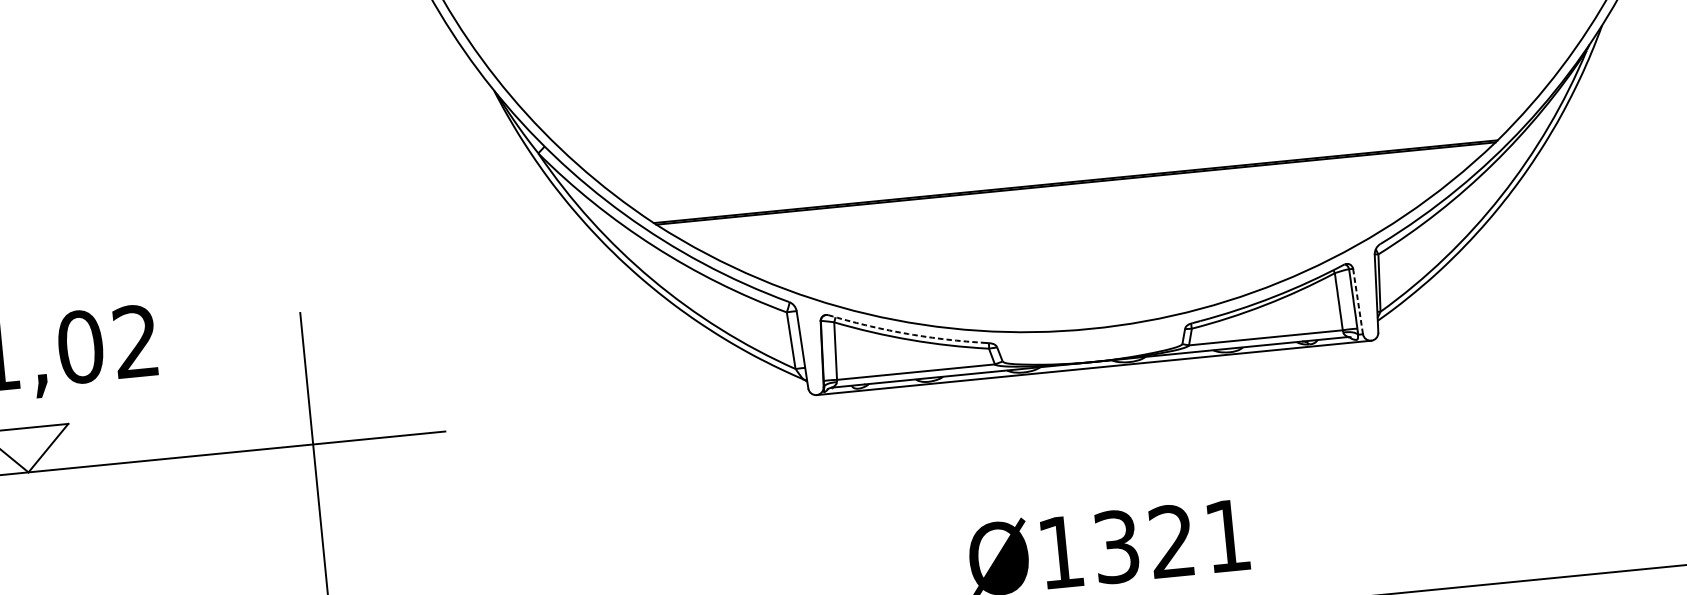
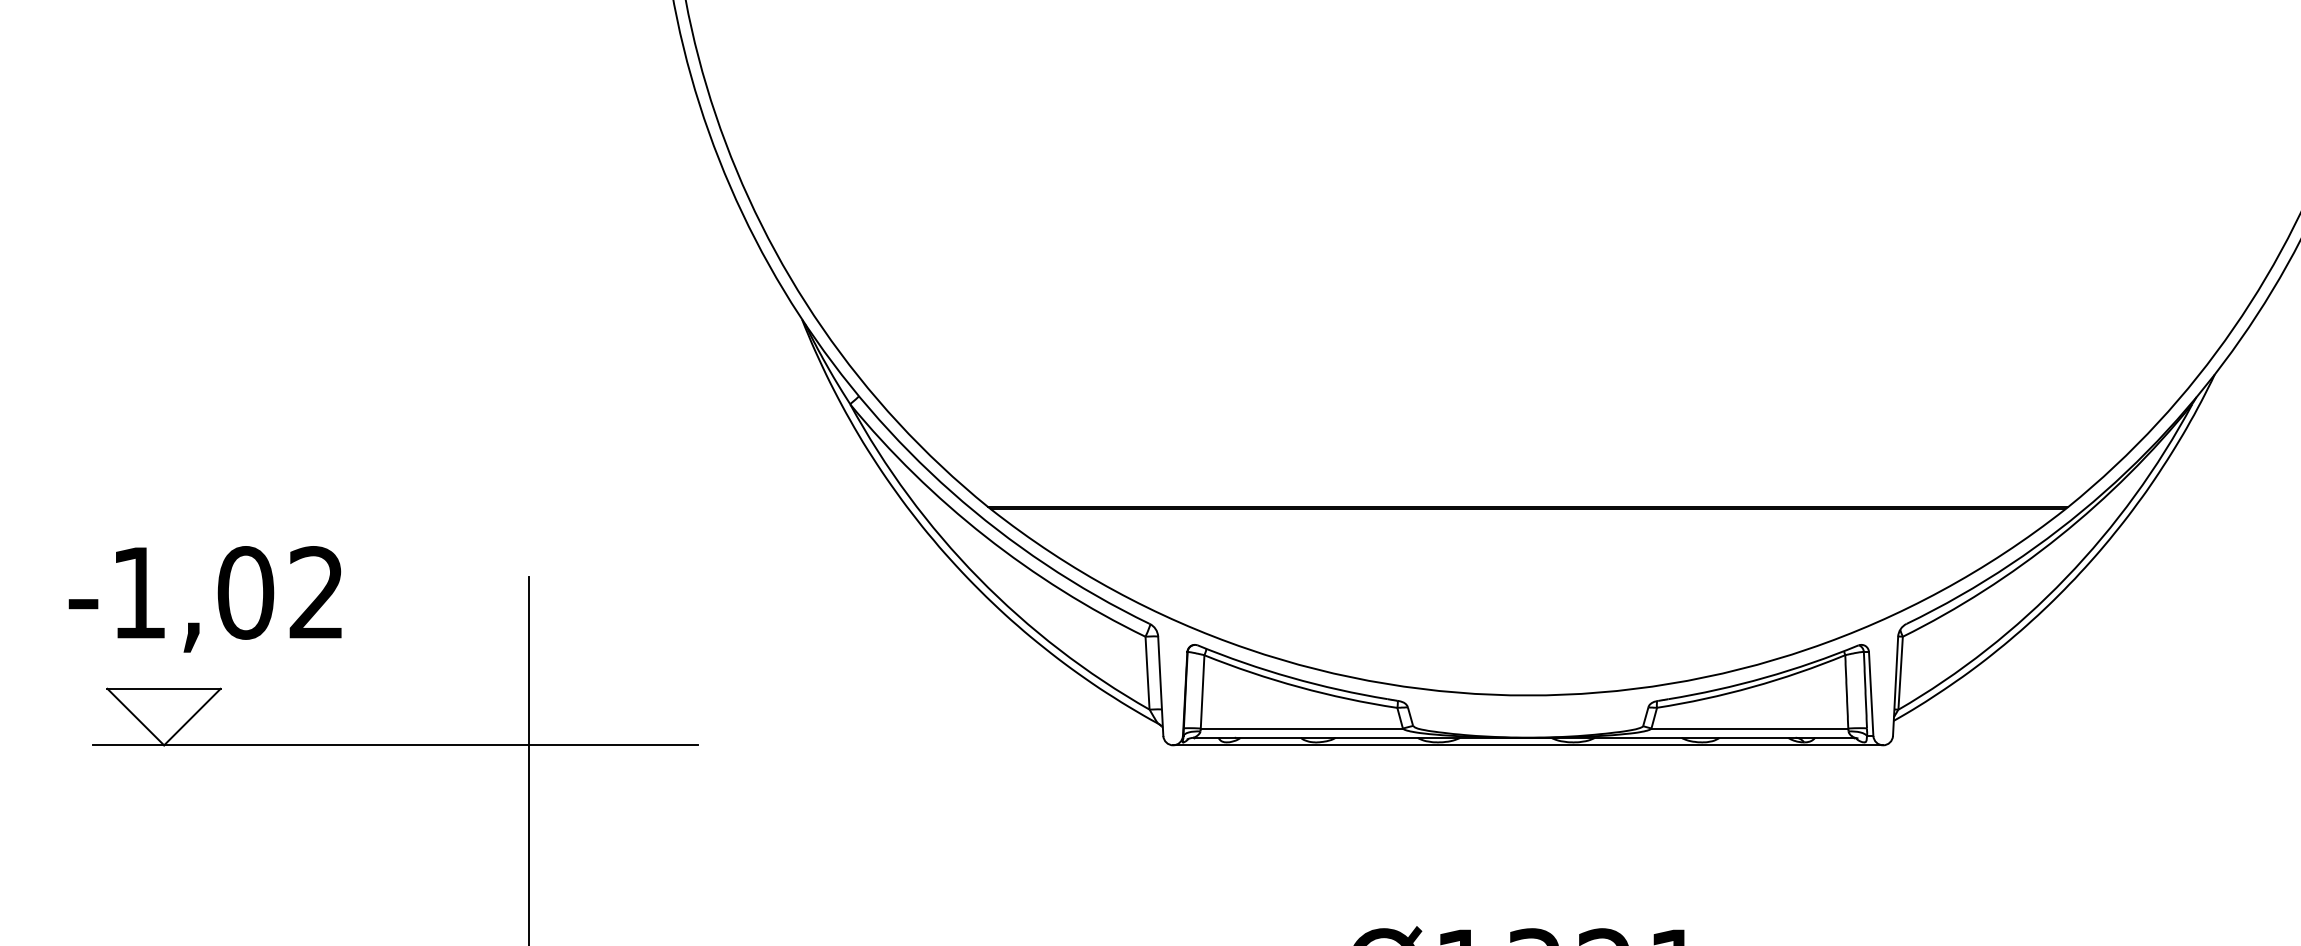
line: (1358, 301) -> (1871, 694), dashed -> solid
arc: (903, 333) -> (1291, 677), dashed -> solid

